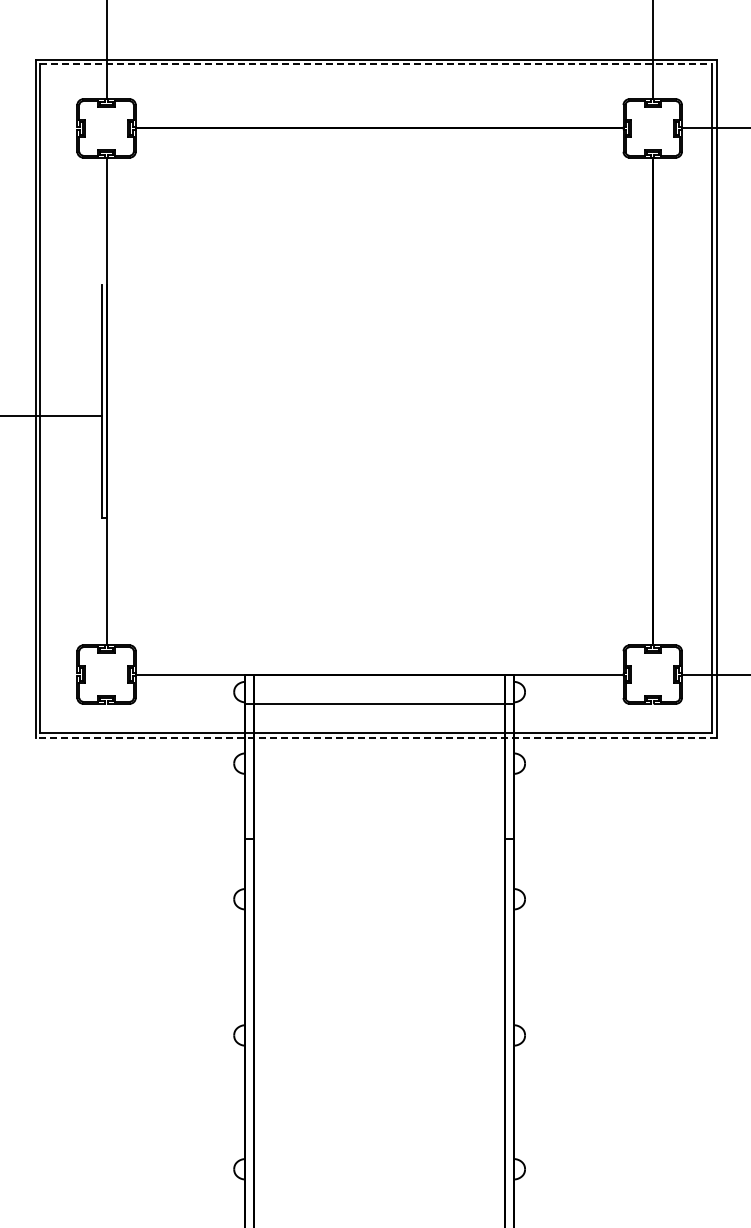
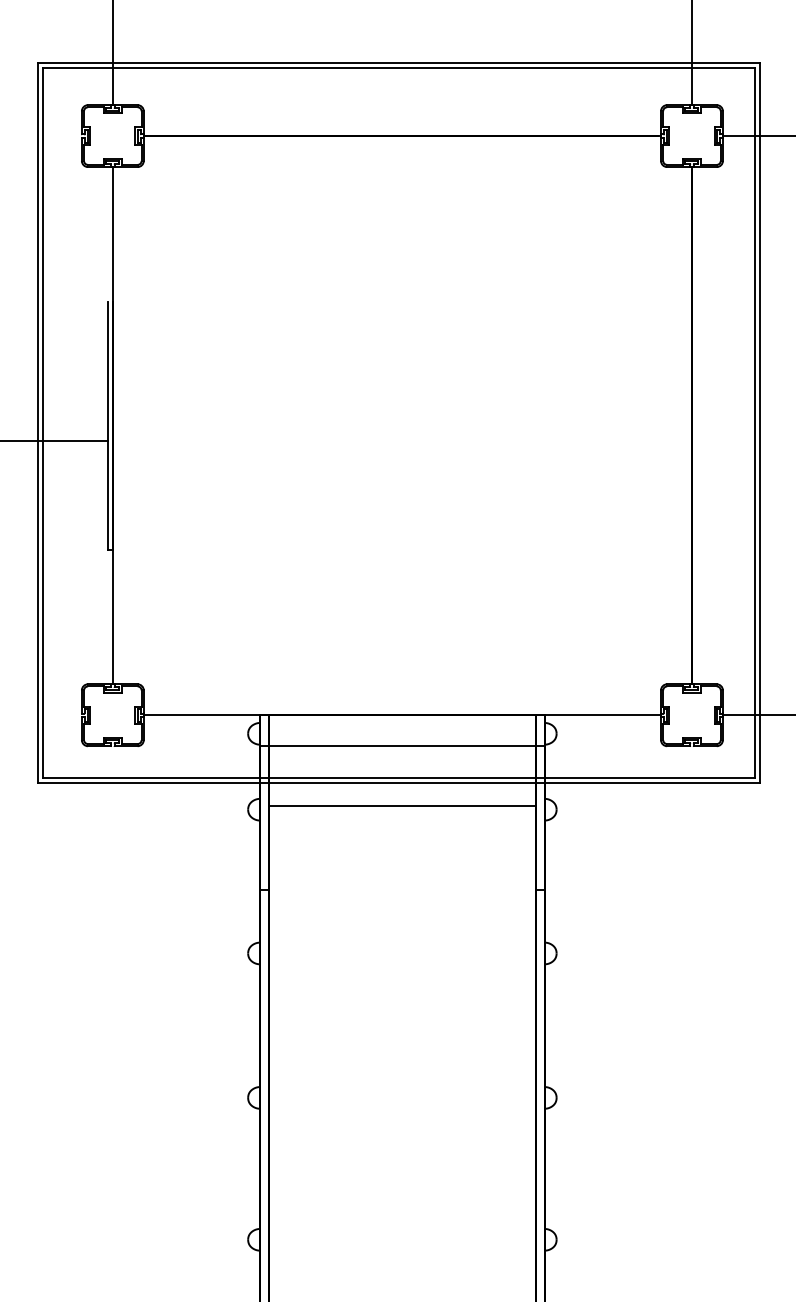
line: (376, 64) -> (399, 68), dashed -> solid
line: (376, 738) -> (399, 783), dashed -> solid
line: (379, 760) -> (402, 806), added

